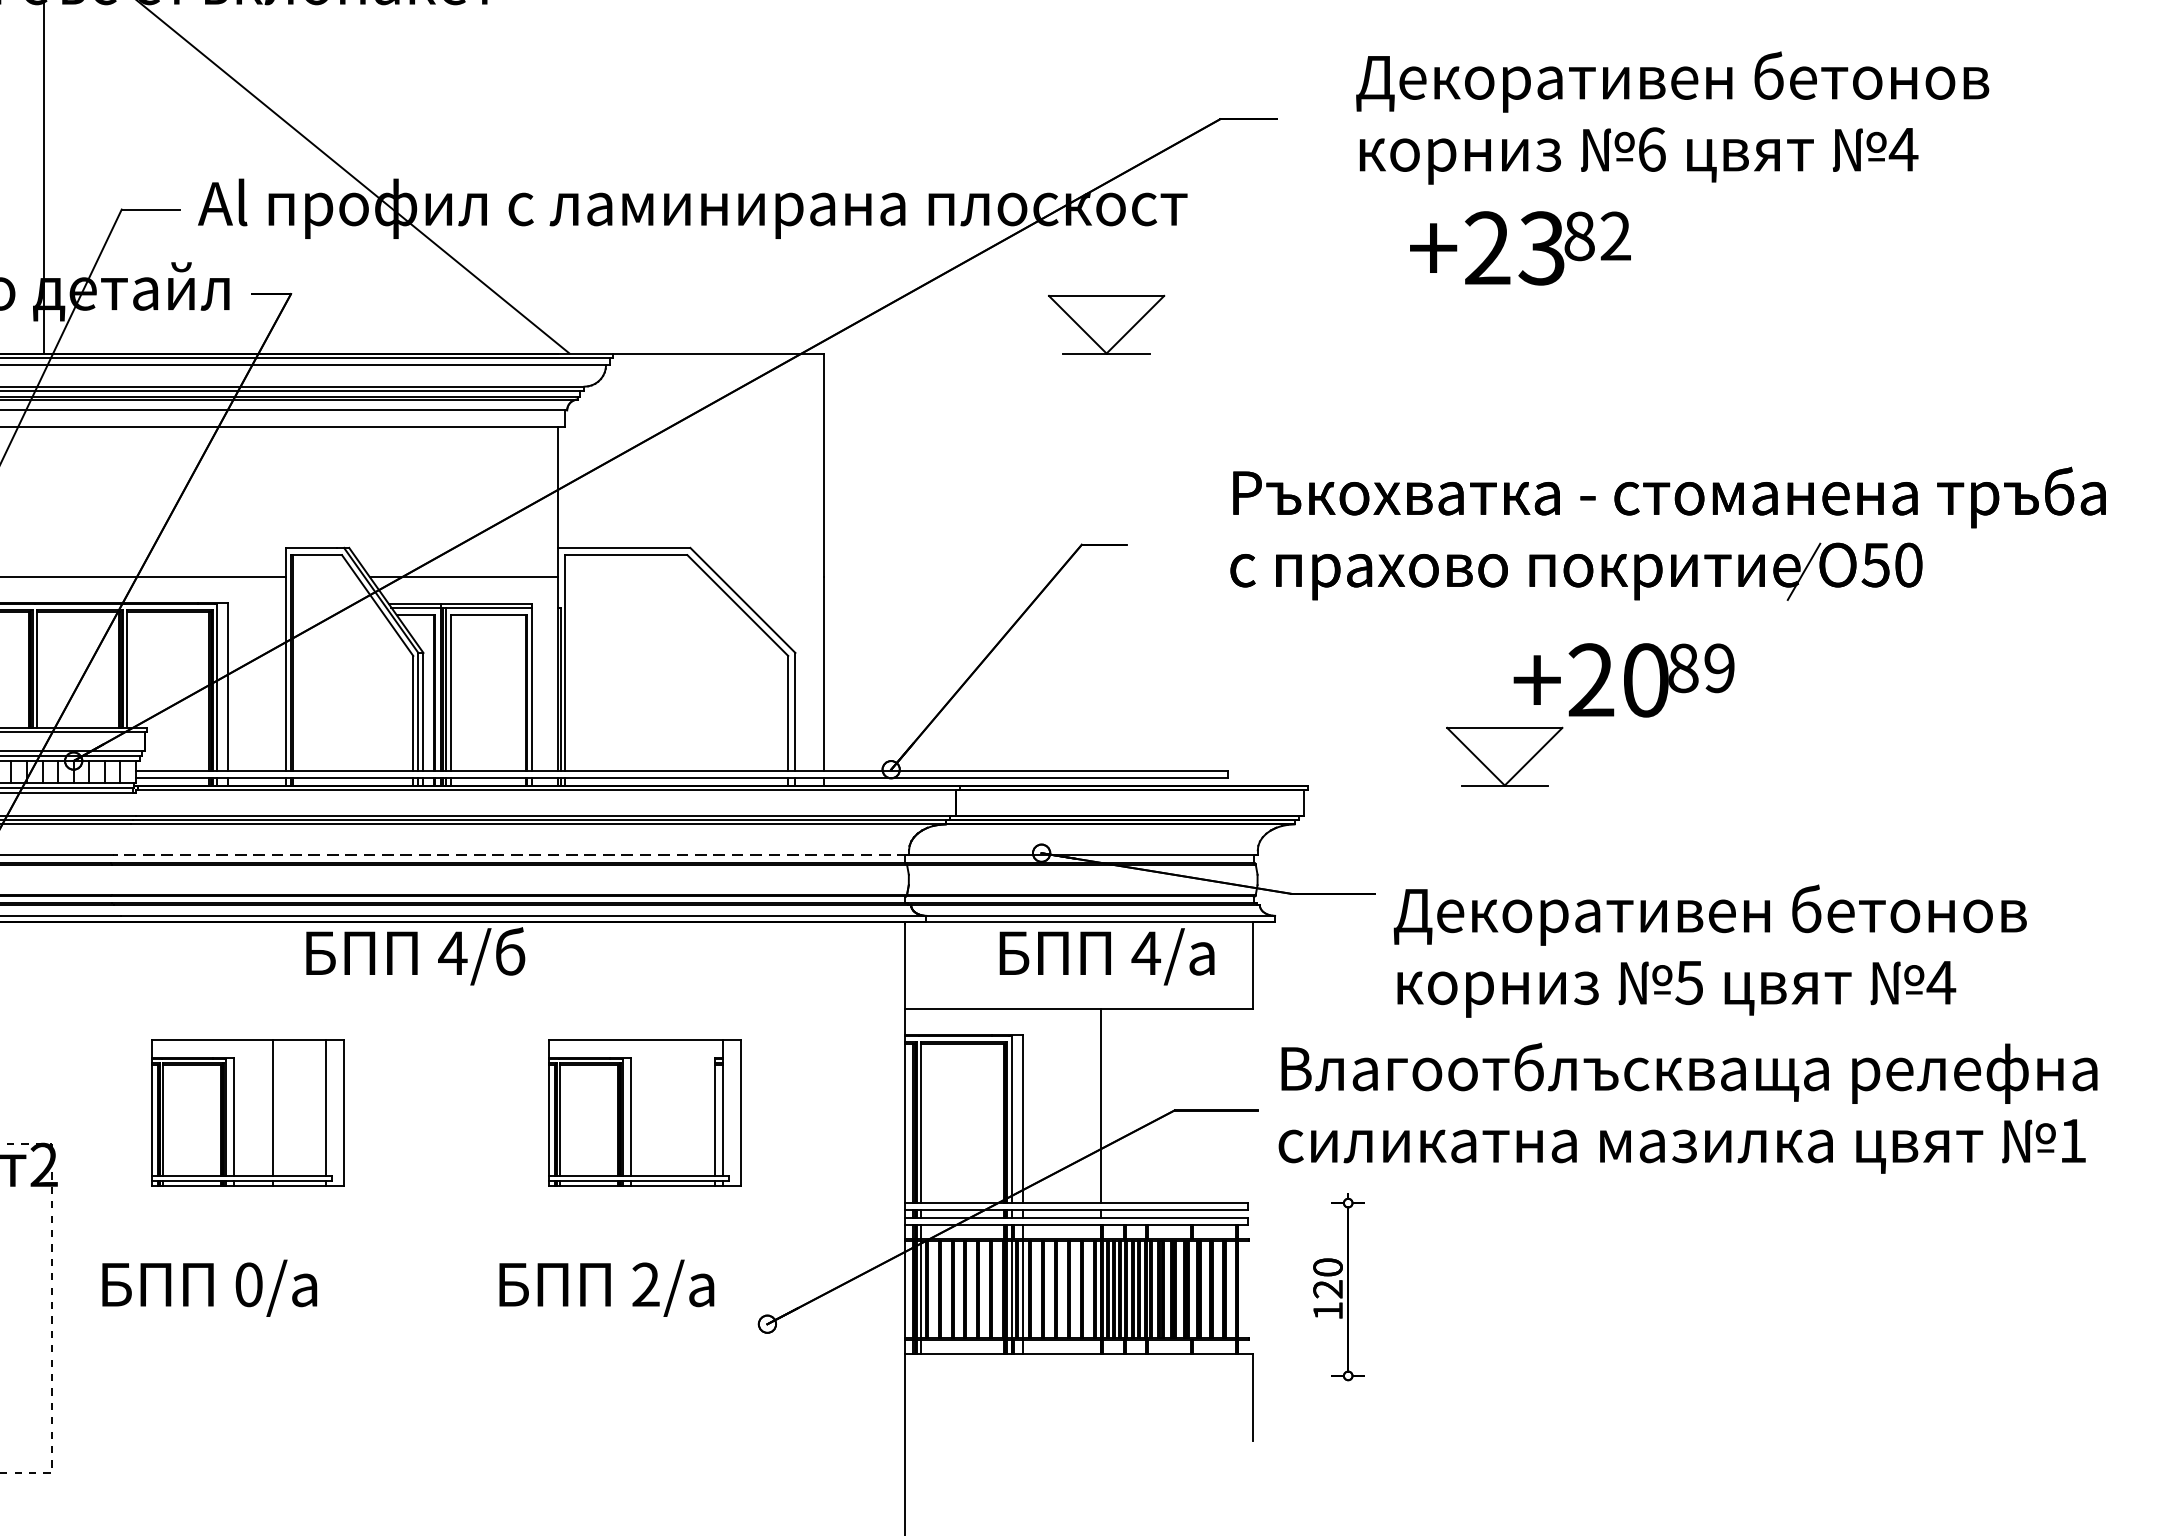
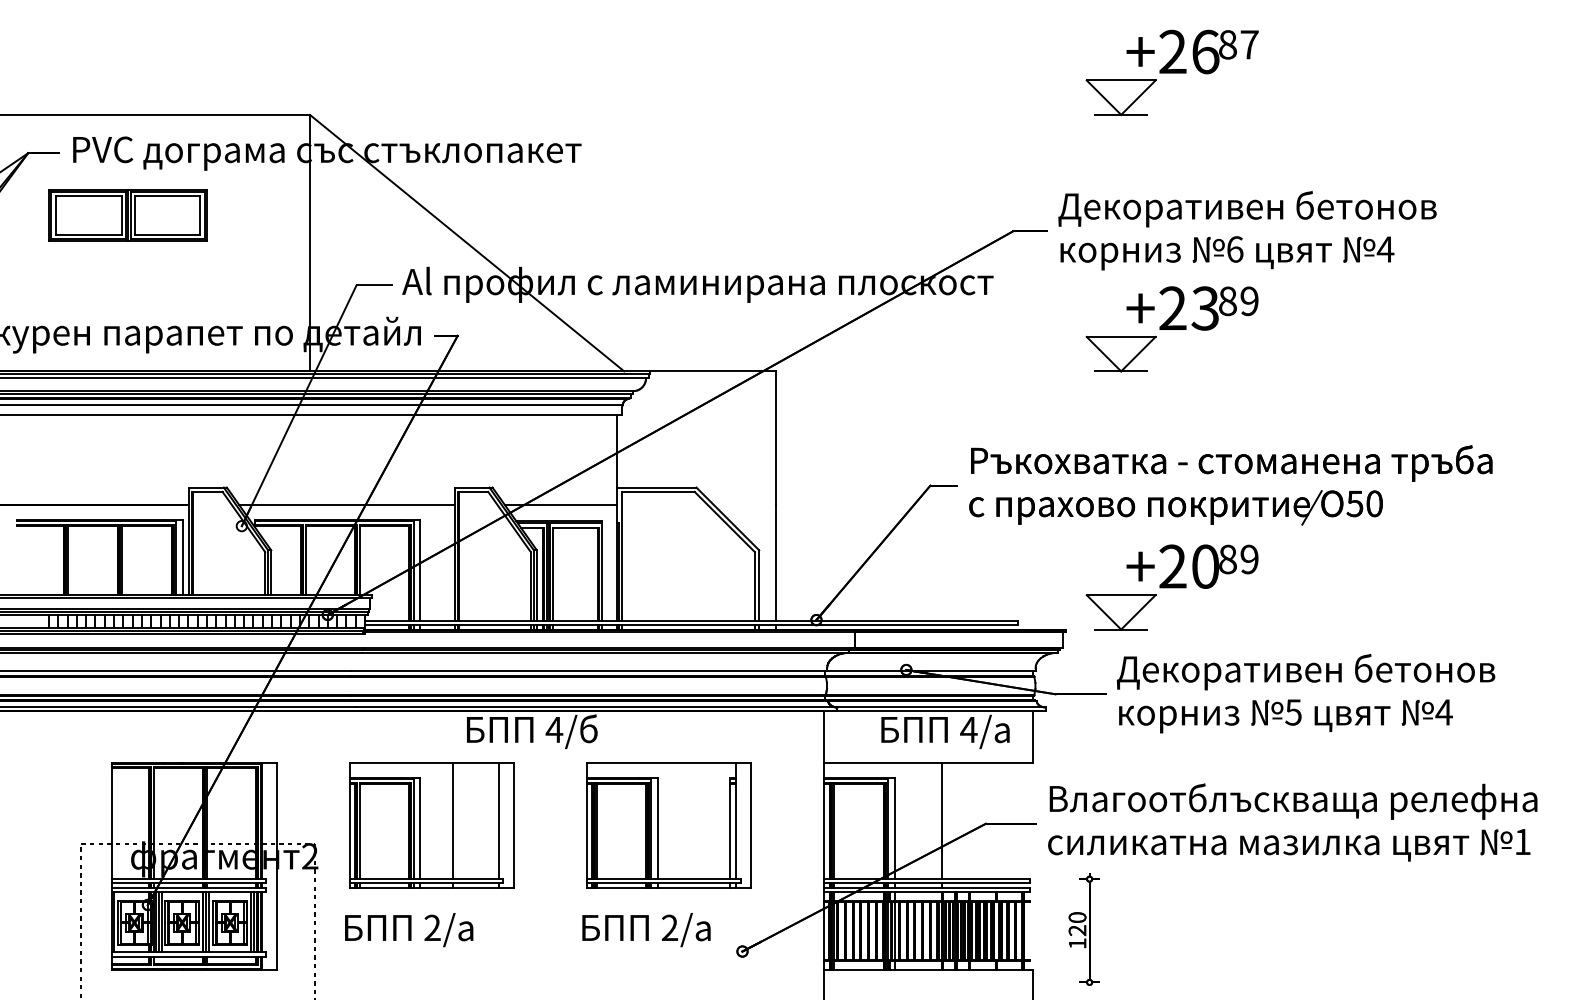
text: (1672, 117) -> (1247, 230), moved
text: (1615, 236) -> (1249, 301), 82 -> 89
part: (1105, 323) -> (1120, 353), moved
part: (1670, 554) -> (1232, 497), moved
part: (1588, 715) -> (1171, 587), moved
line: (509, 854) -> (588, 670), dashed -> solid
text: (1711, 951) -> (1306, 693), moved
part: (247, 1113) -> (431, 825), size x1.43
part: (643, 1113) -> (668, 825), size x1.43
text: (248, 1284) -> (432, 927), 0/a -> 2/a

